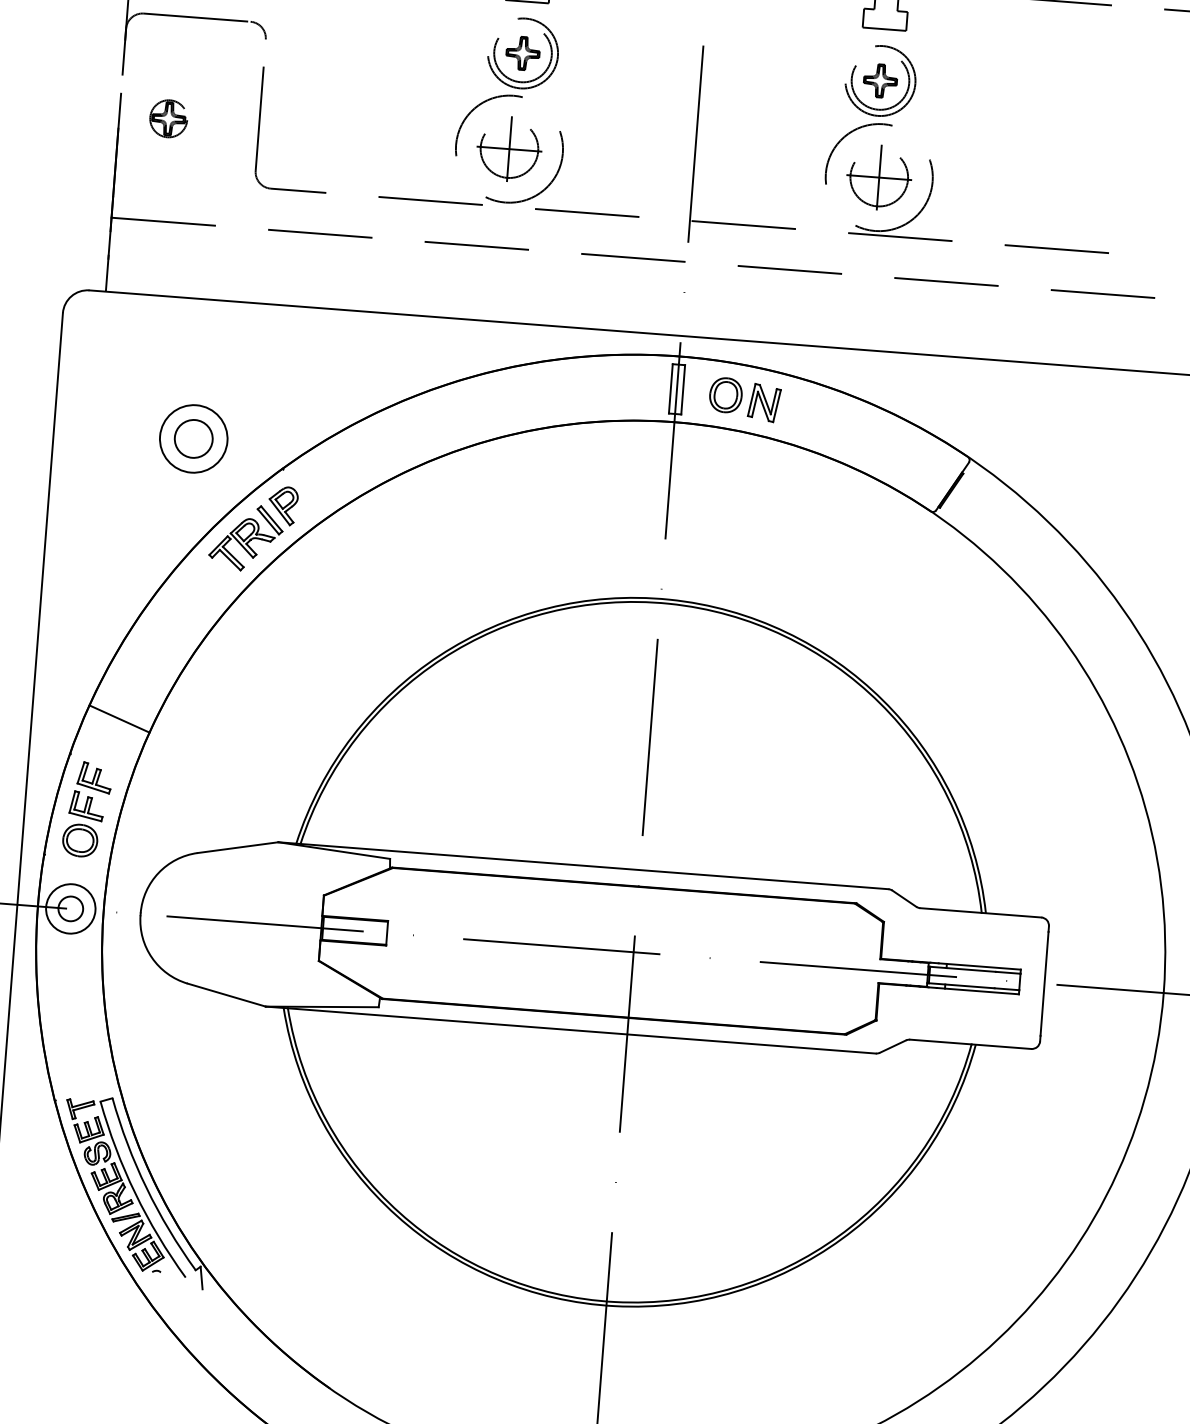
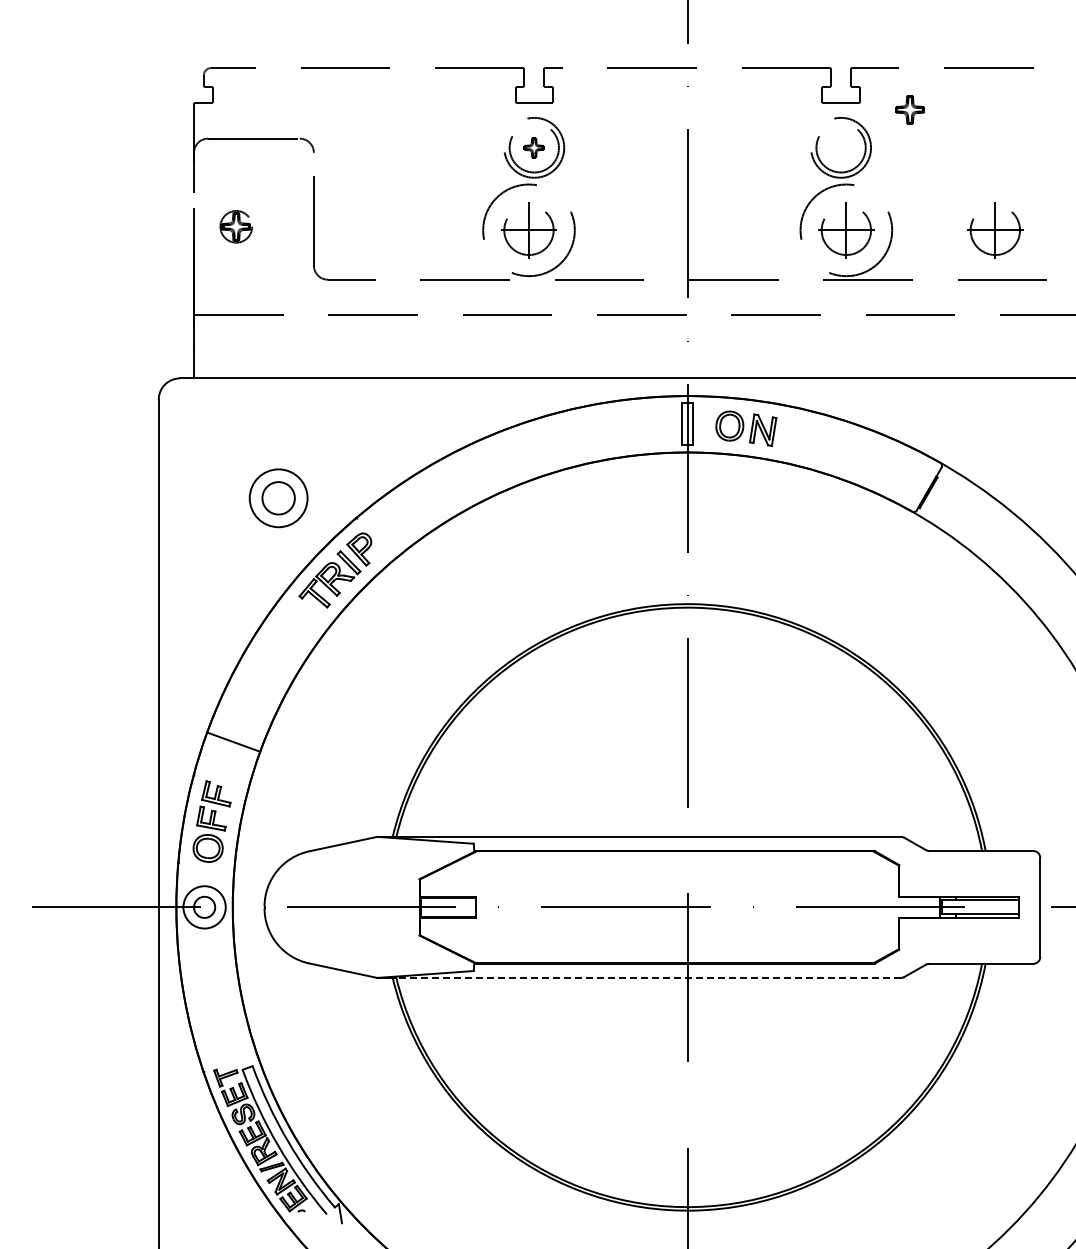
part: (522, 53) -> (533, 147), size x0.7
part: (879, 80) -> (909, 109), moved
part: (1053, 191) -> (995, 230), added
line: (581, 1030) -> (648, 977), solid -> dashed

